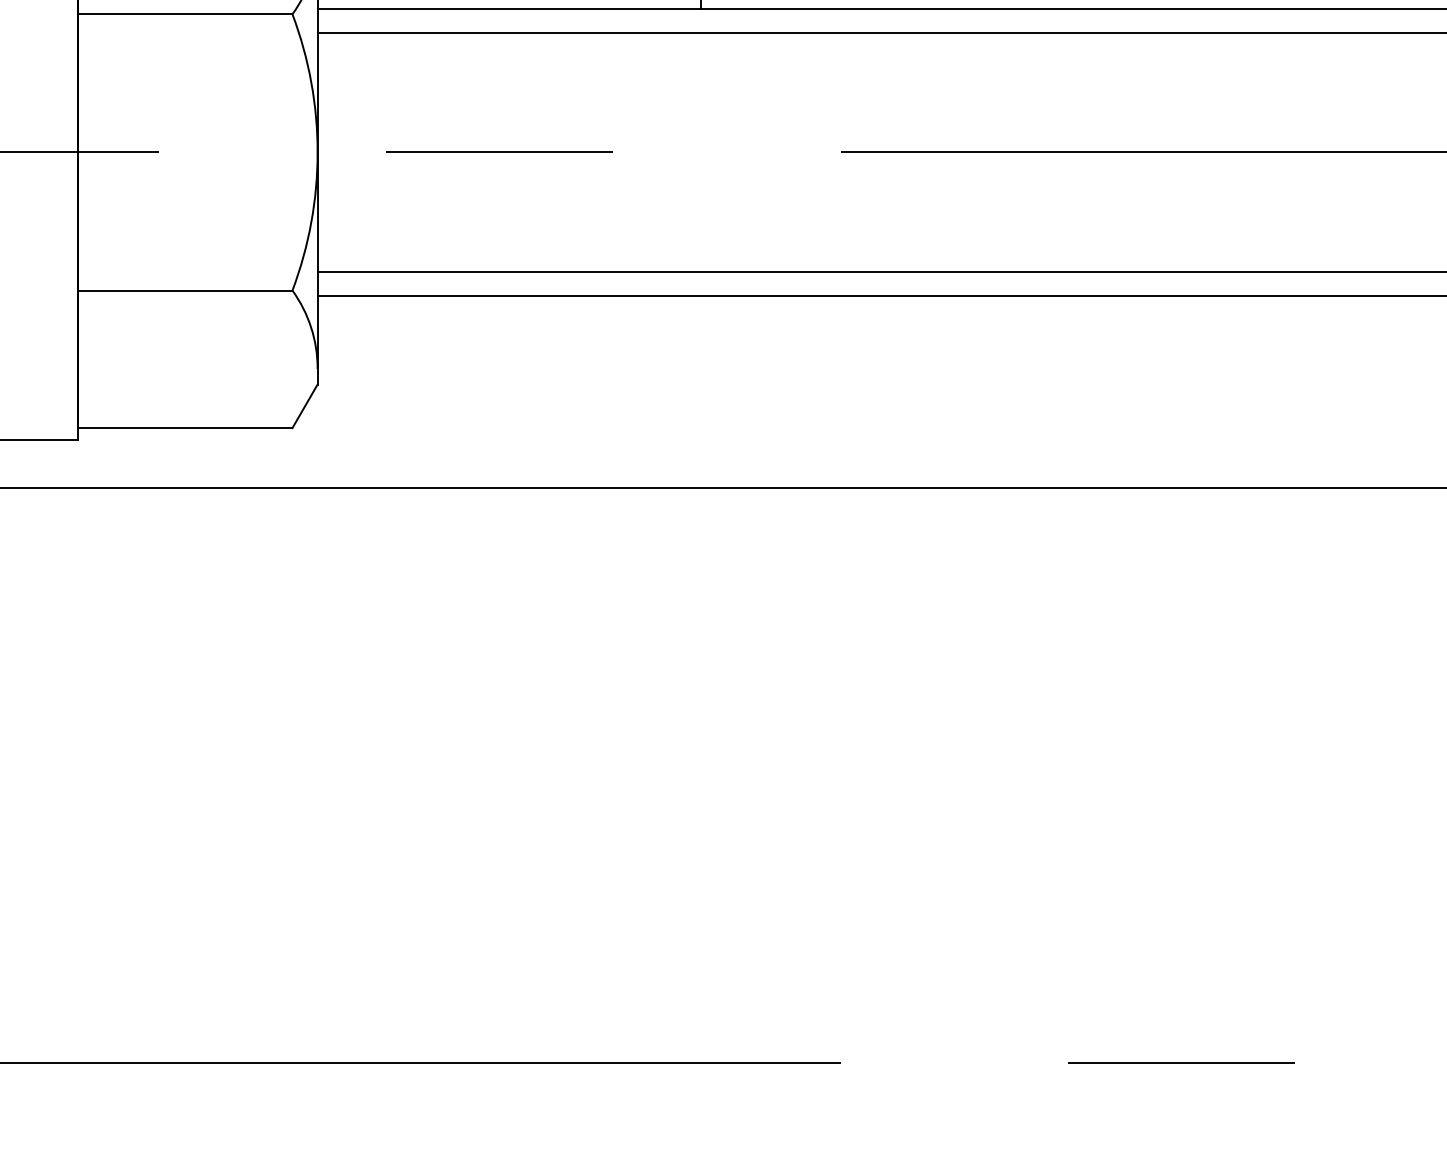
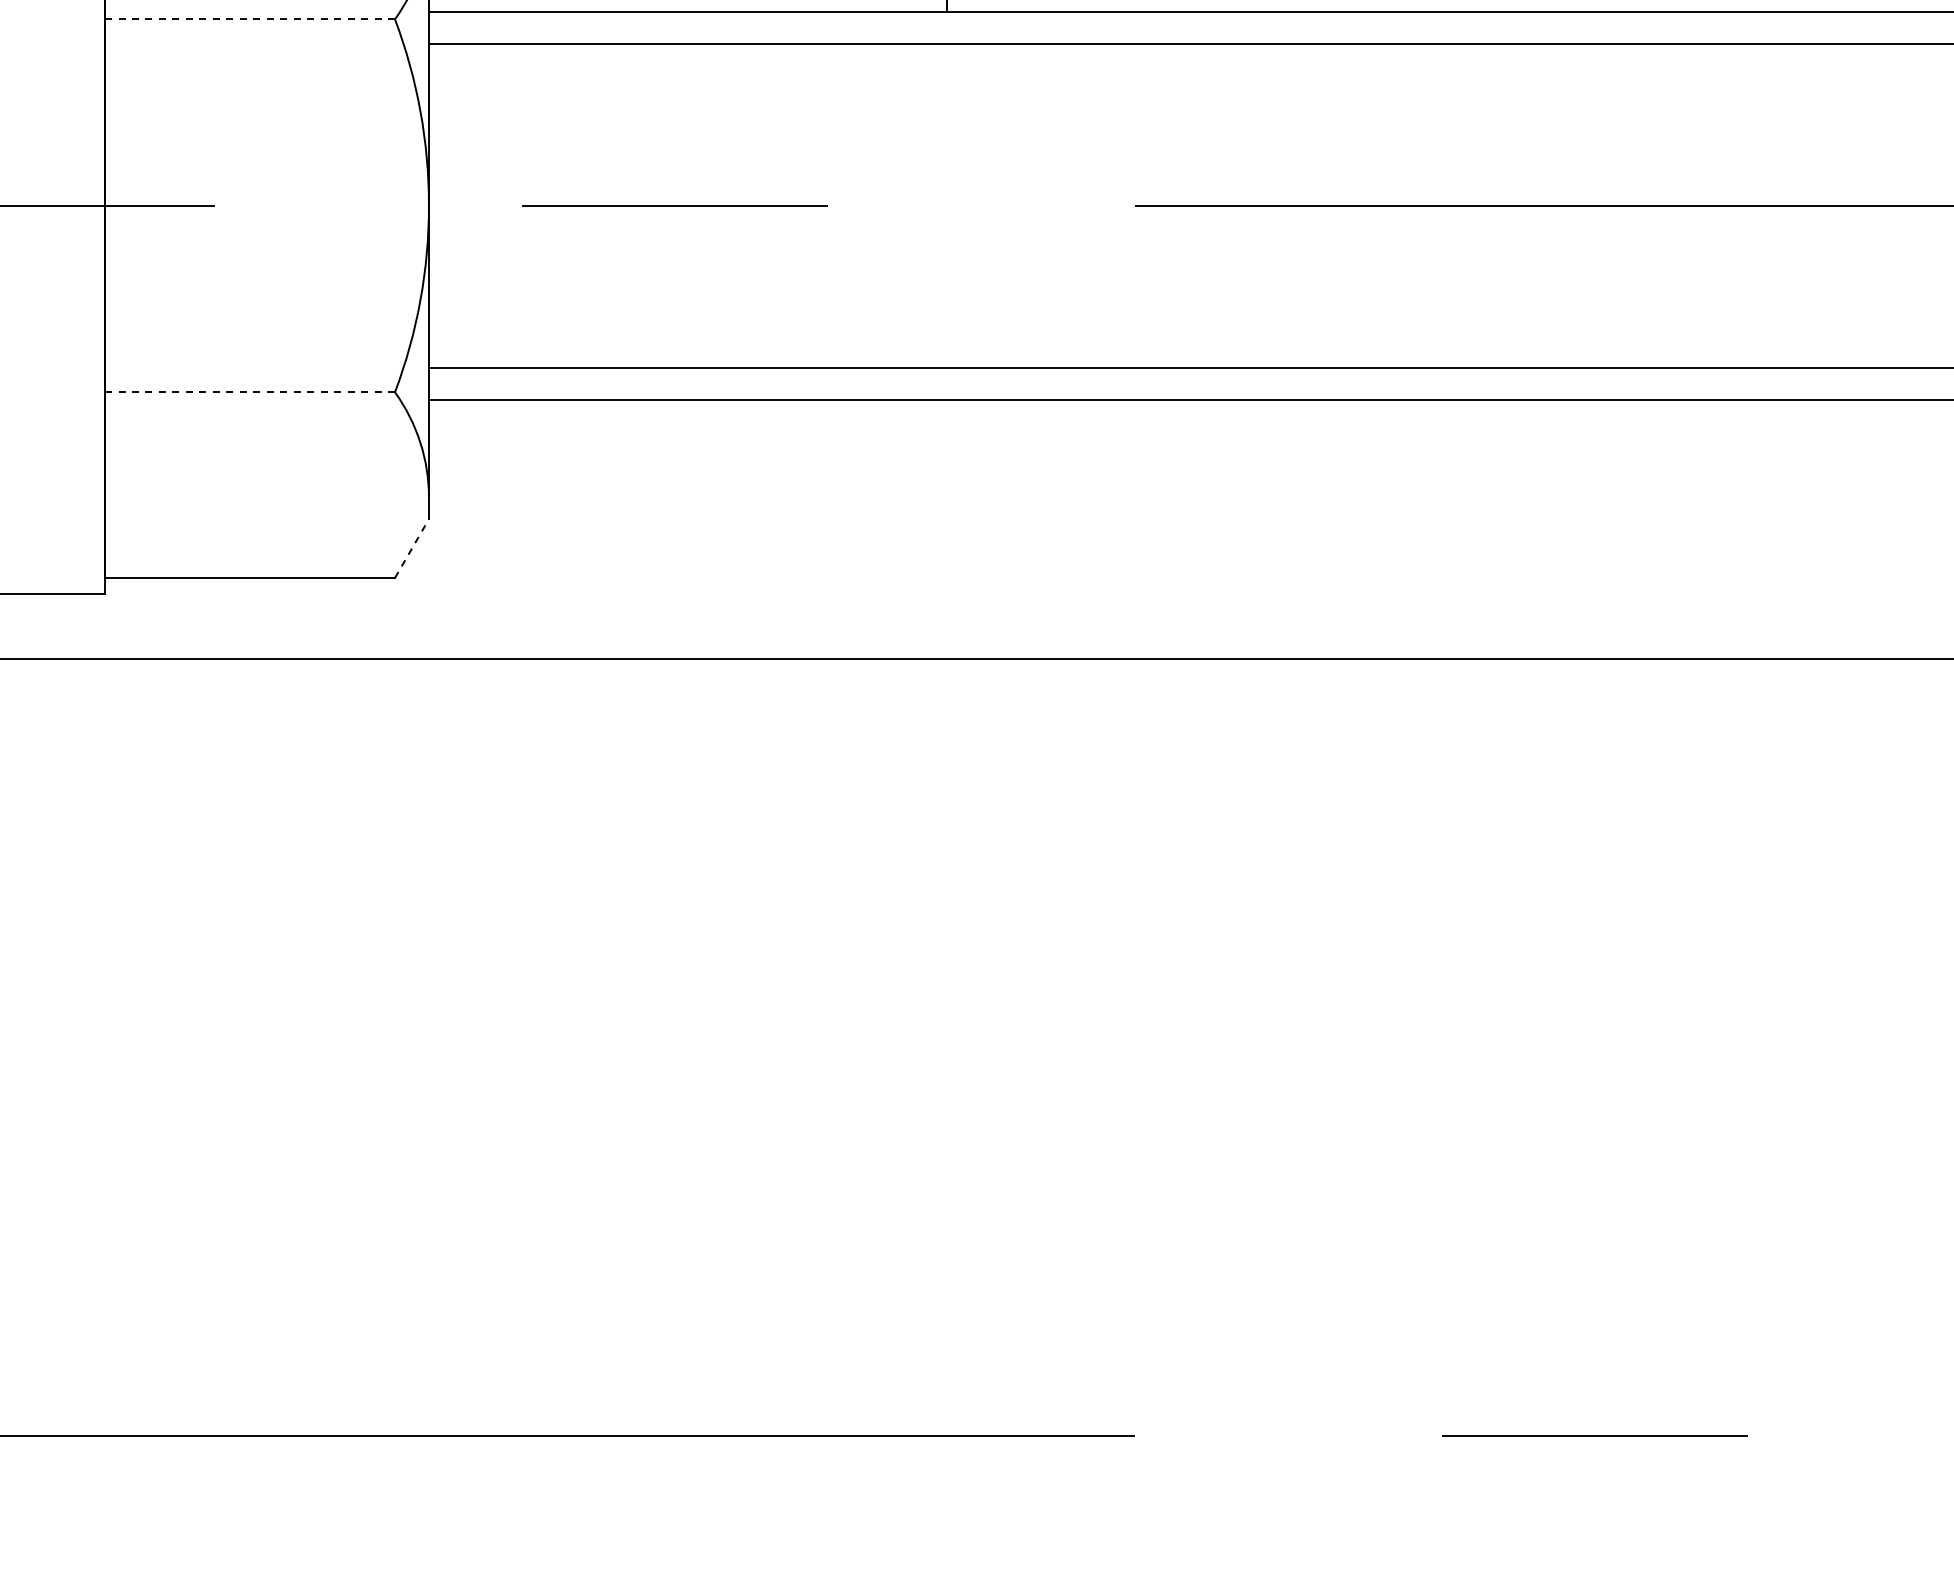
line: (185, 14) -> (250, 19), solid -> dashed
line: (185, 290) -> (250, 392), solid -> dashed
line: (304, 406) -> (411, 548), solid -> dashed

